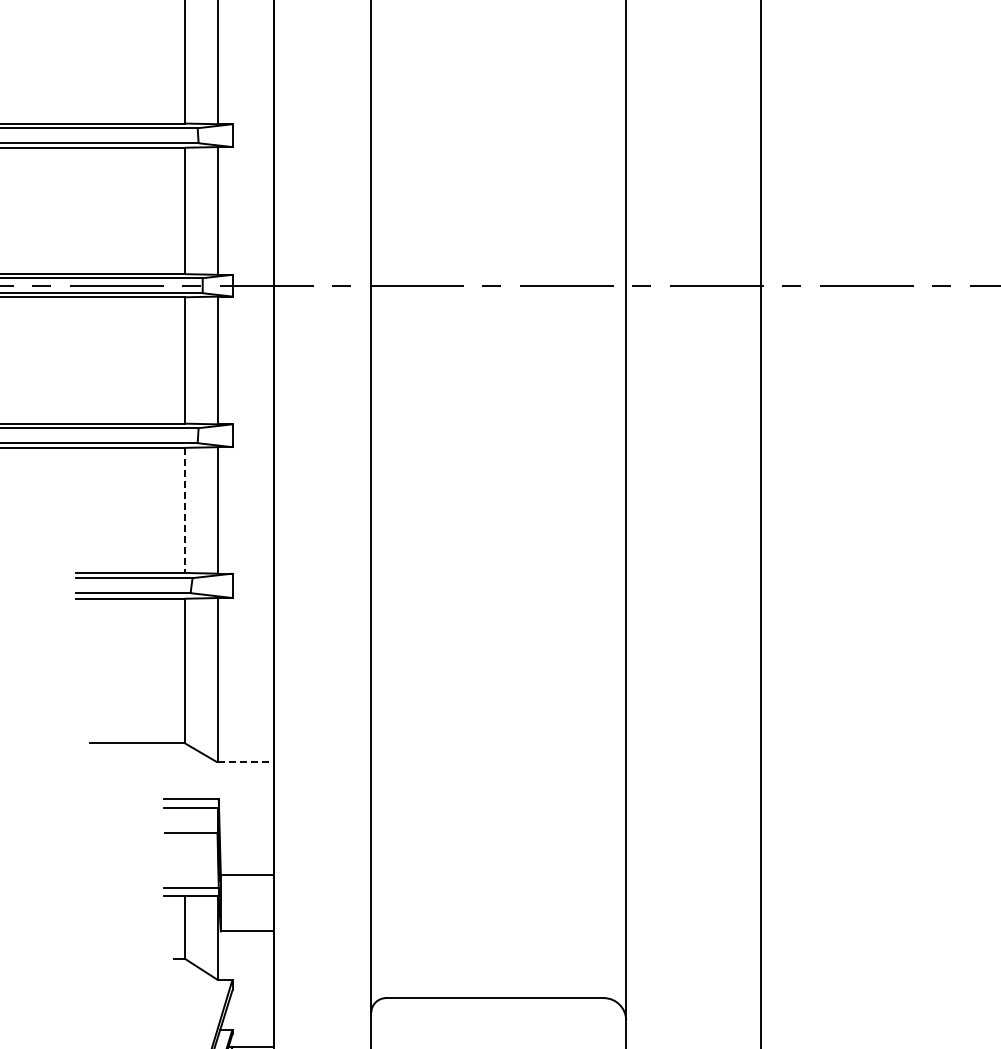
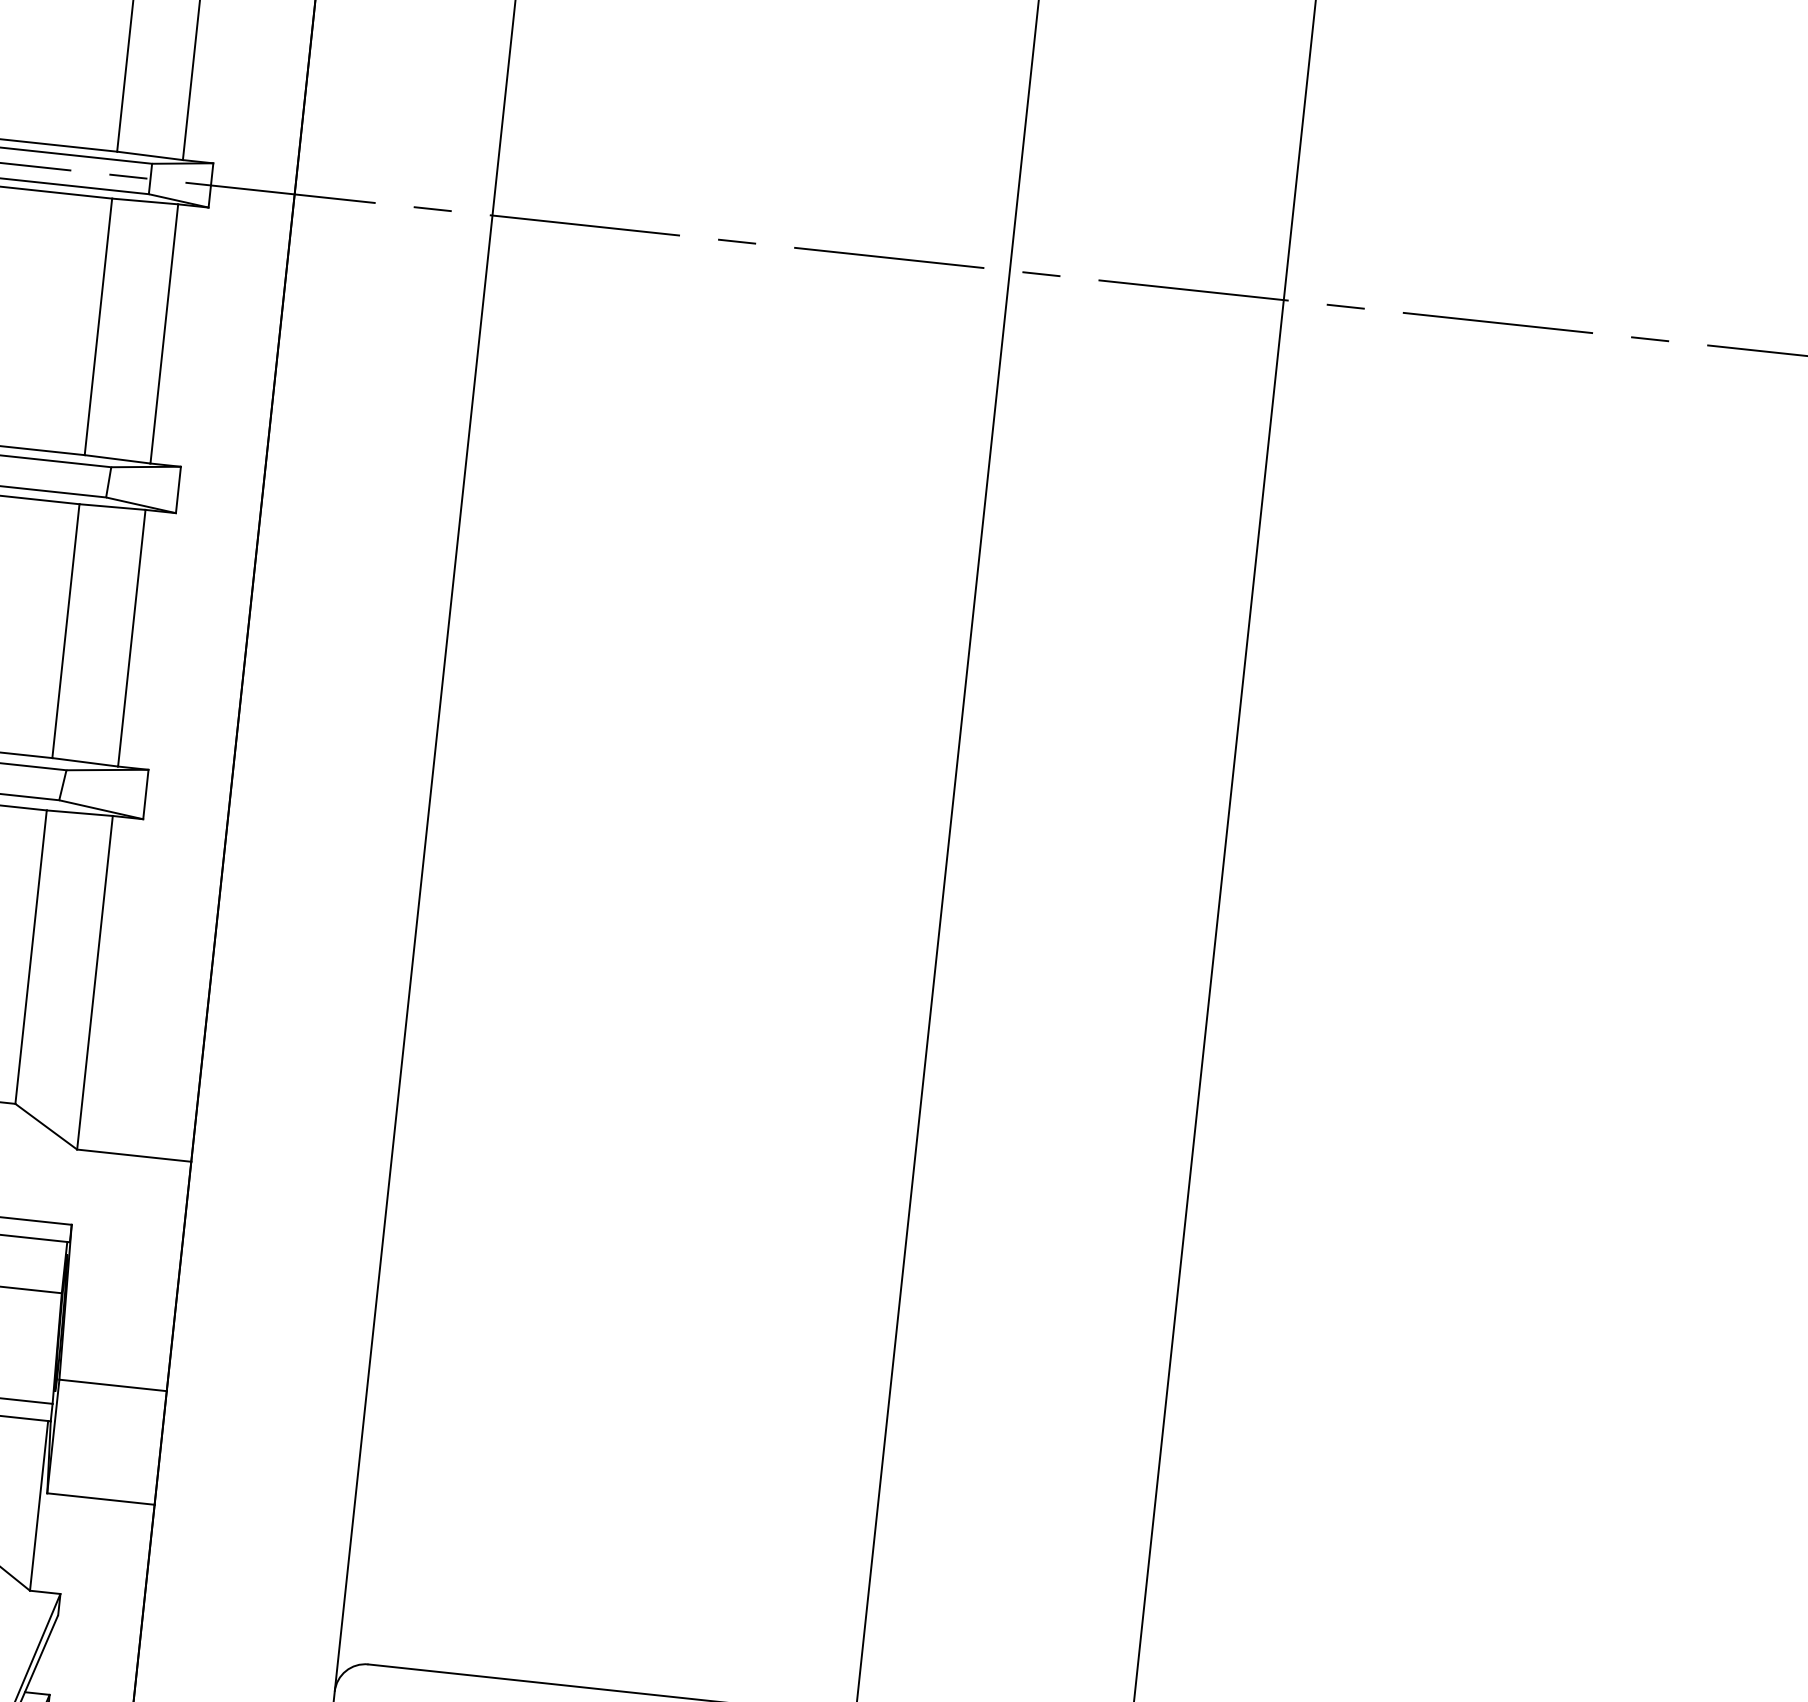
line: (185, 510) -> (66, 631), dashed -> solid
line: (246, 762) -> (135, 1156), dashed -> solid

